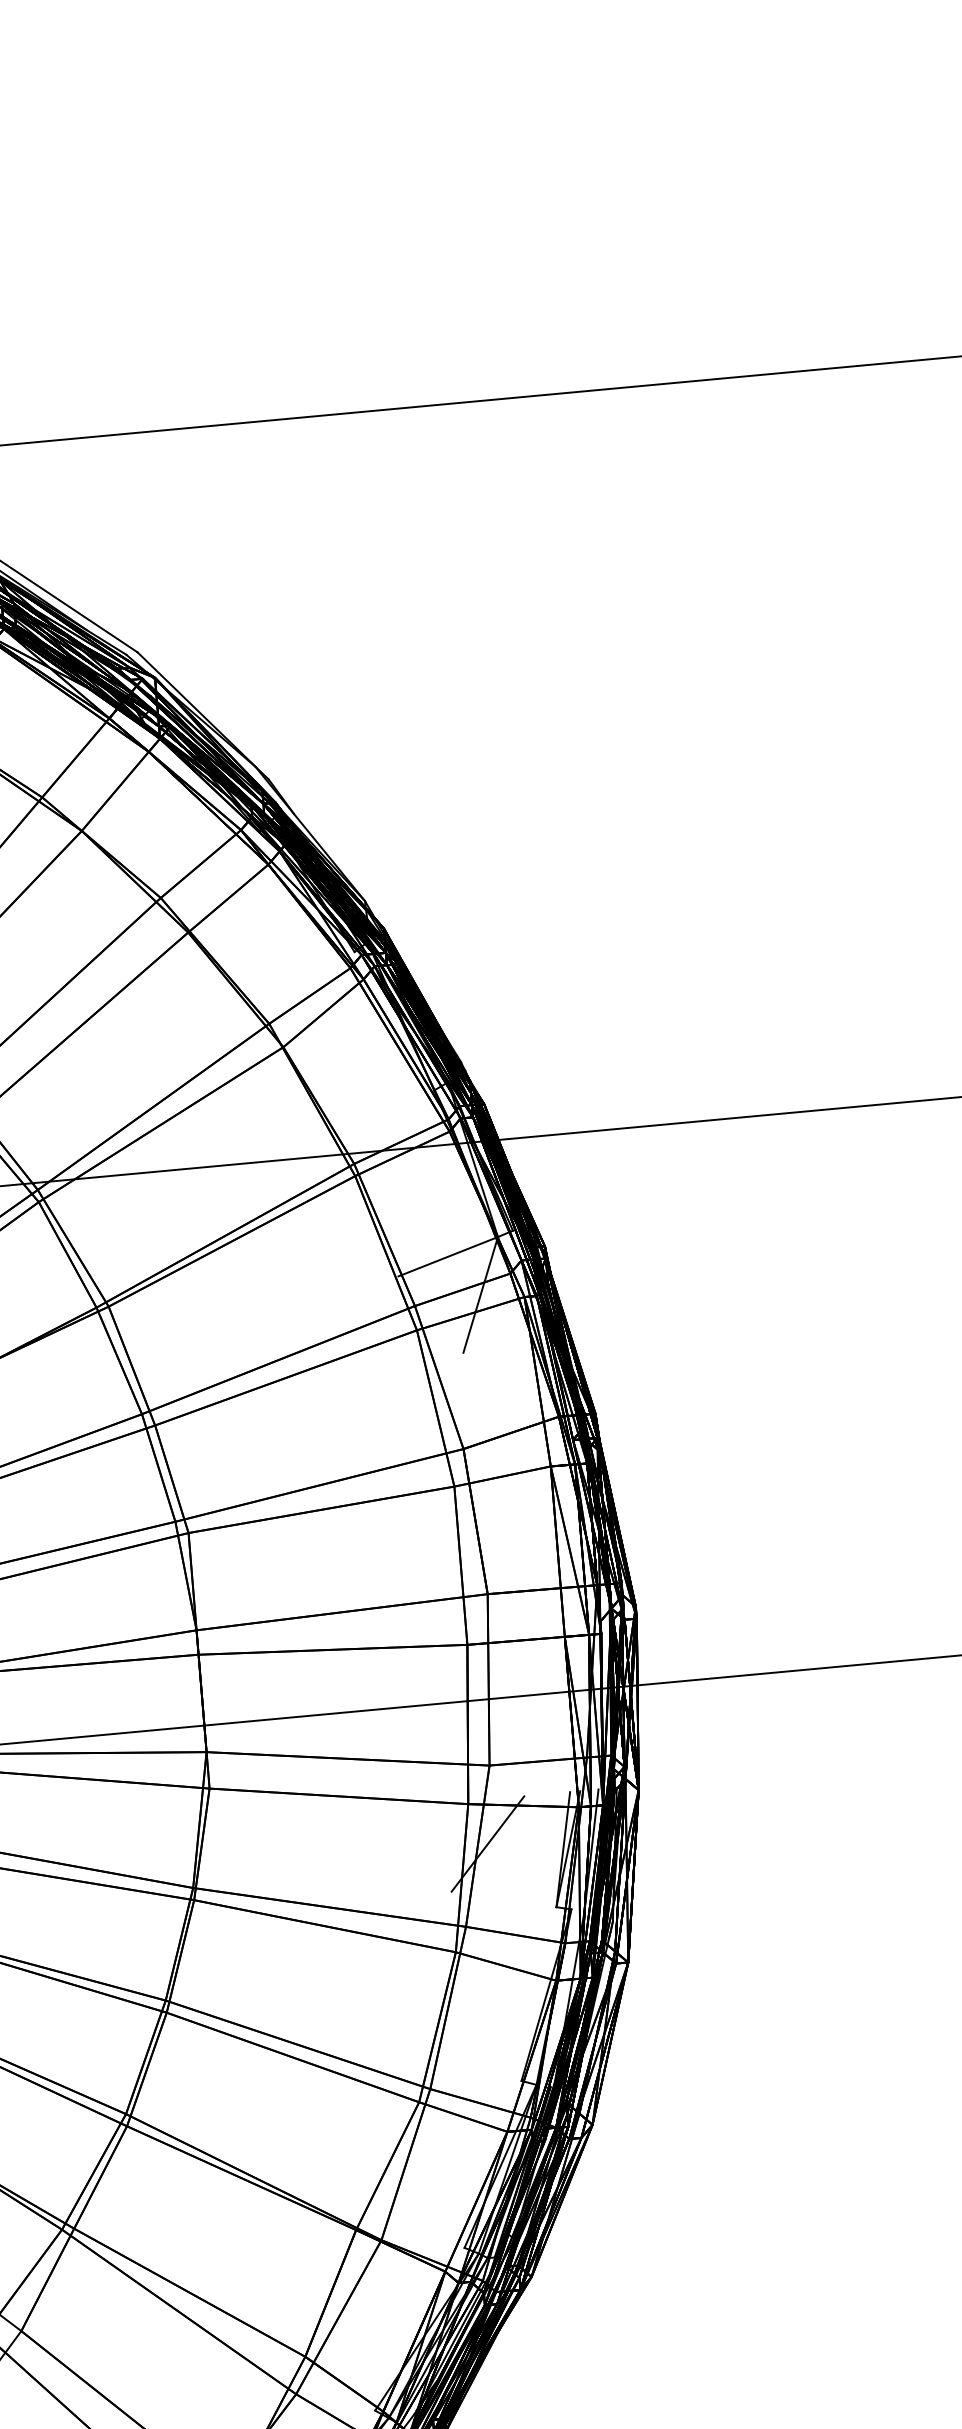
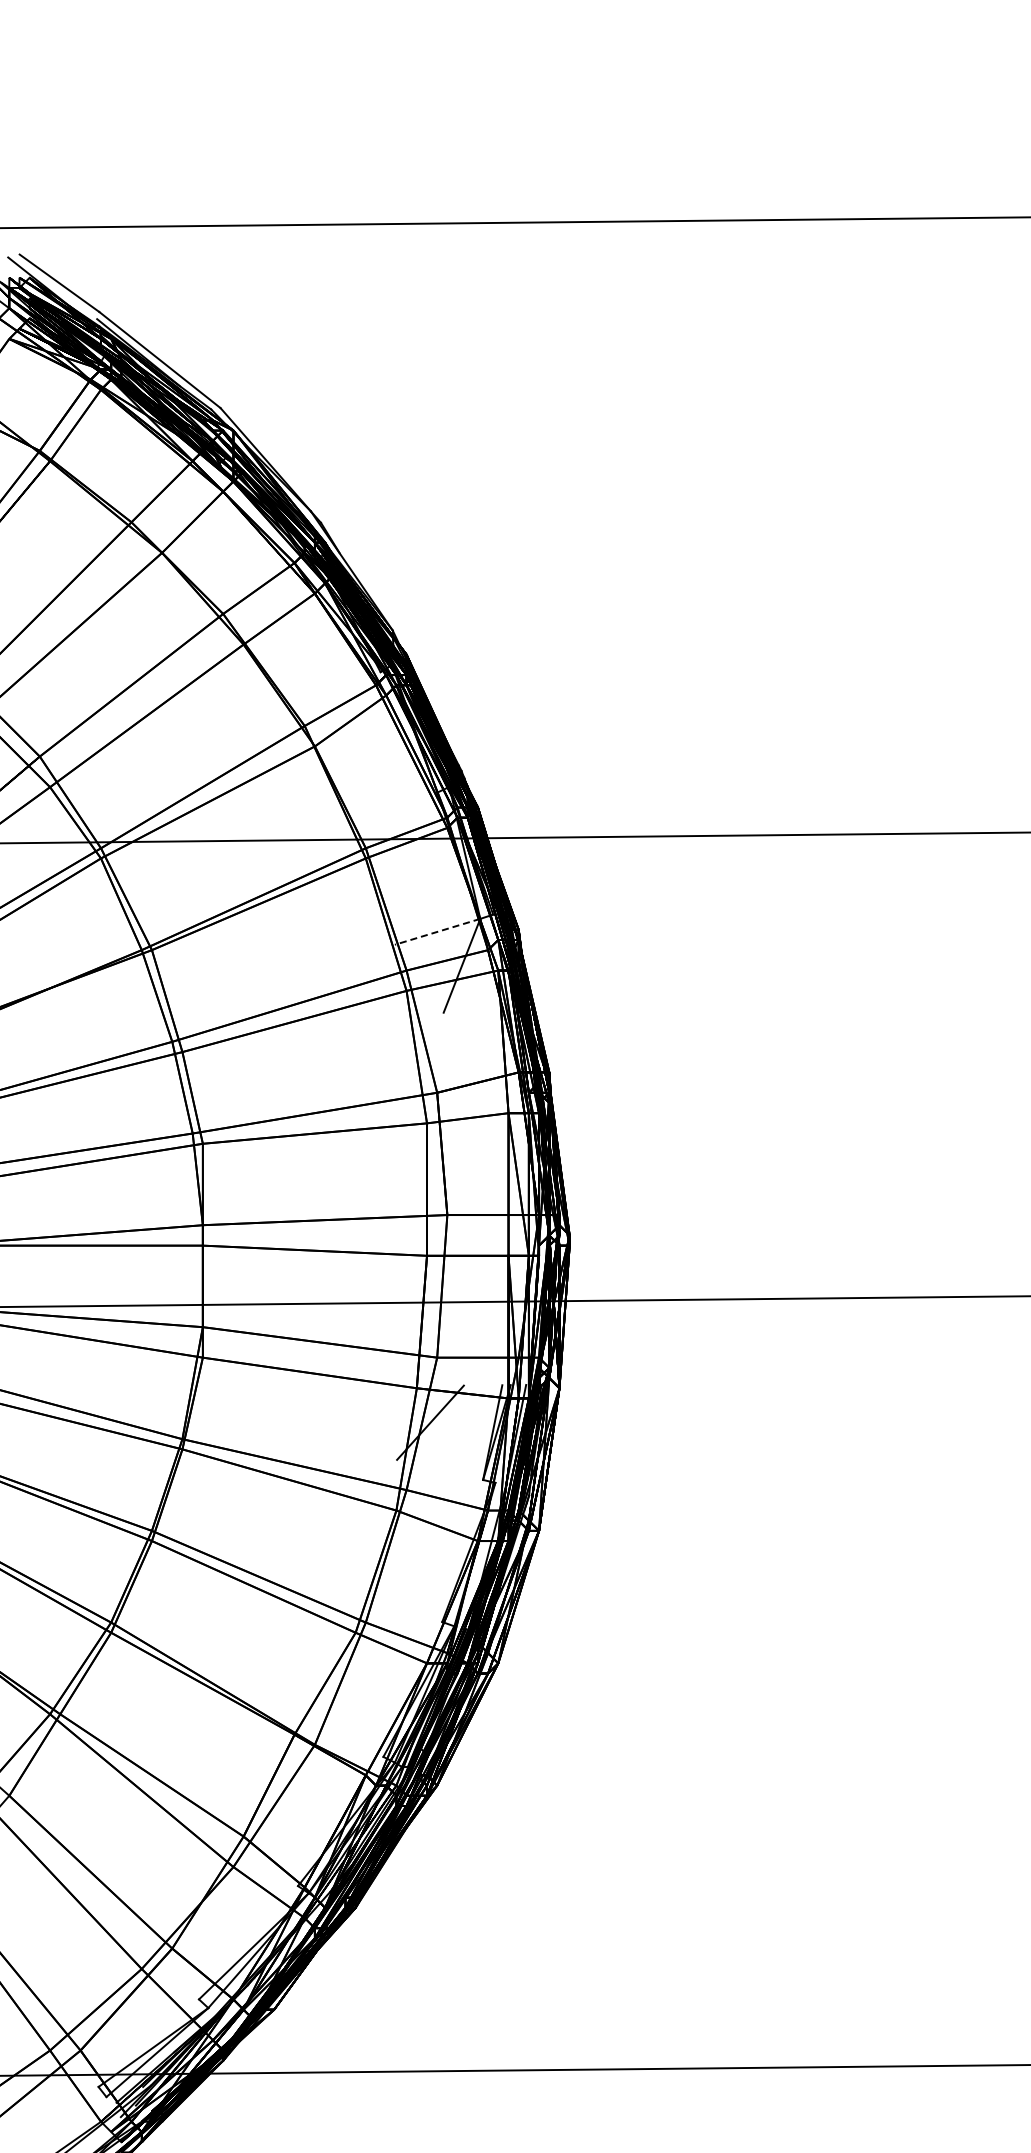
line: (448, 1256) -> (437, 931), solid -> dashed

